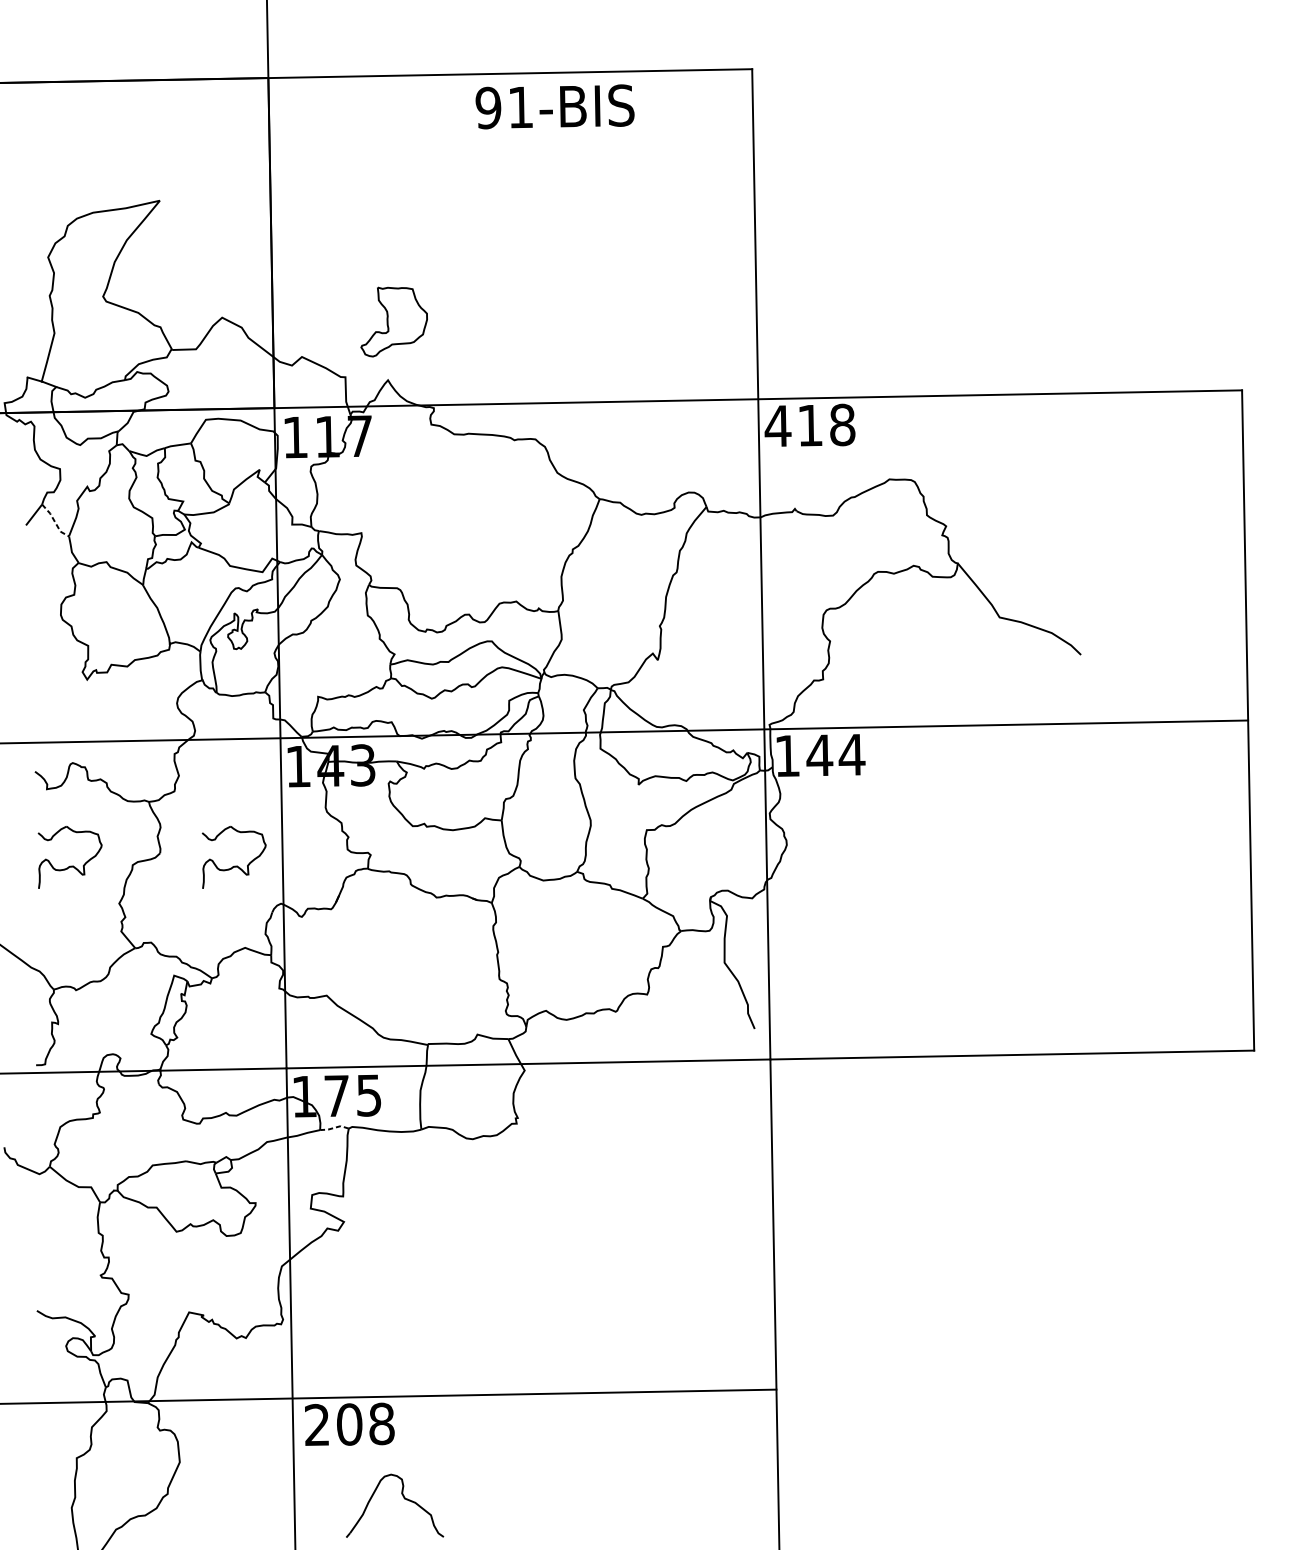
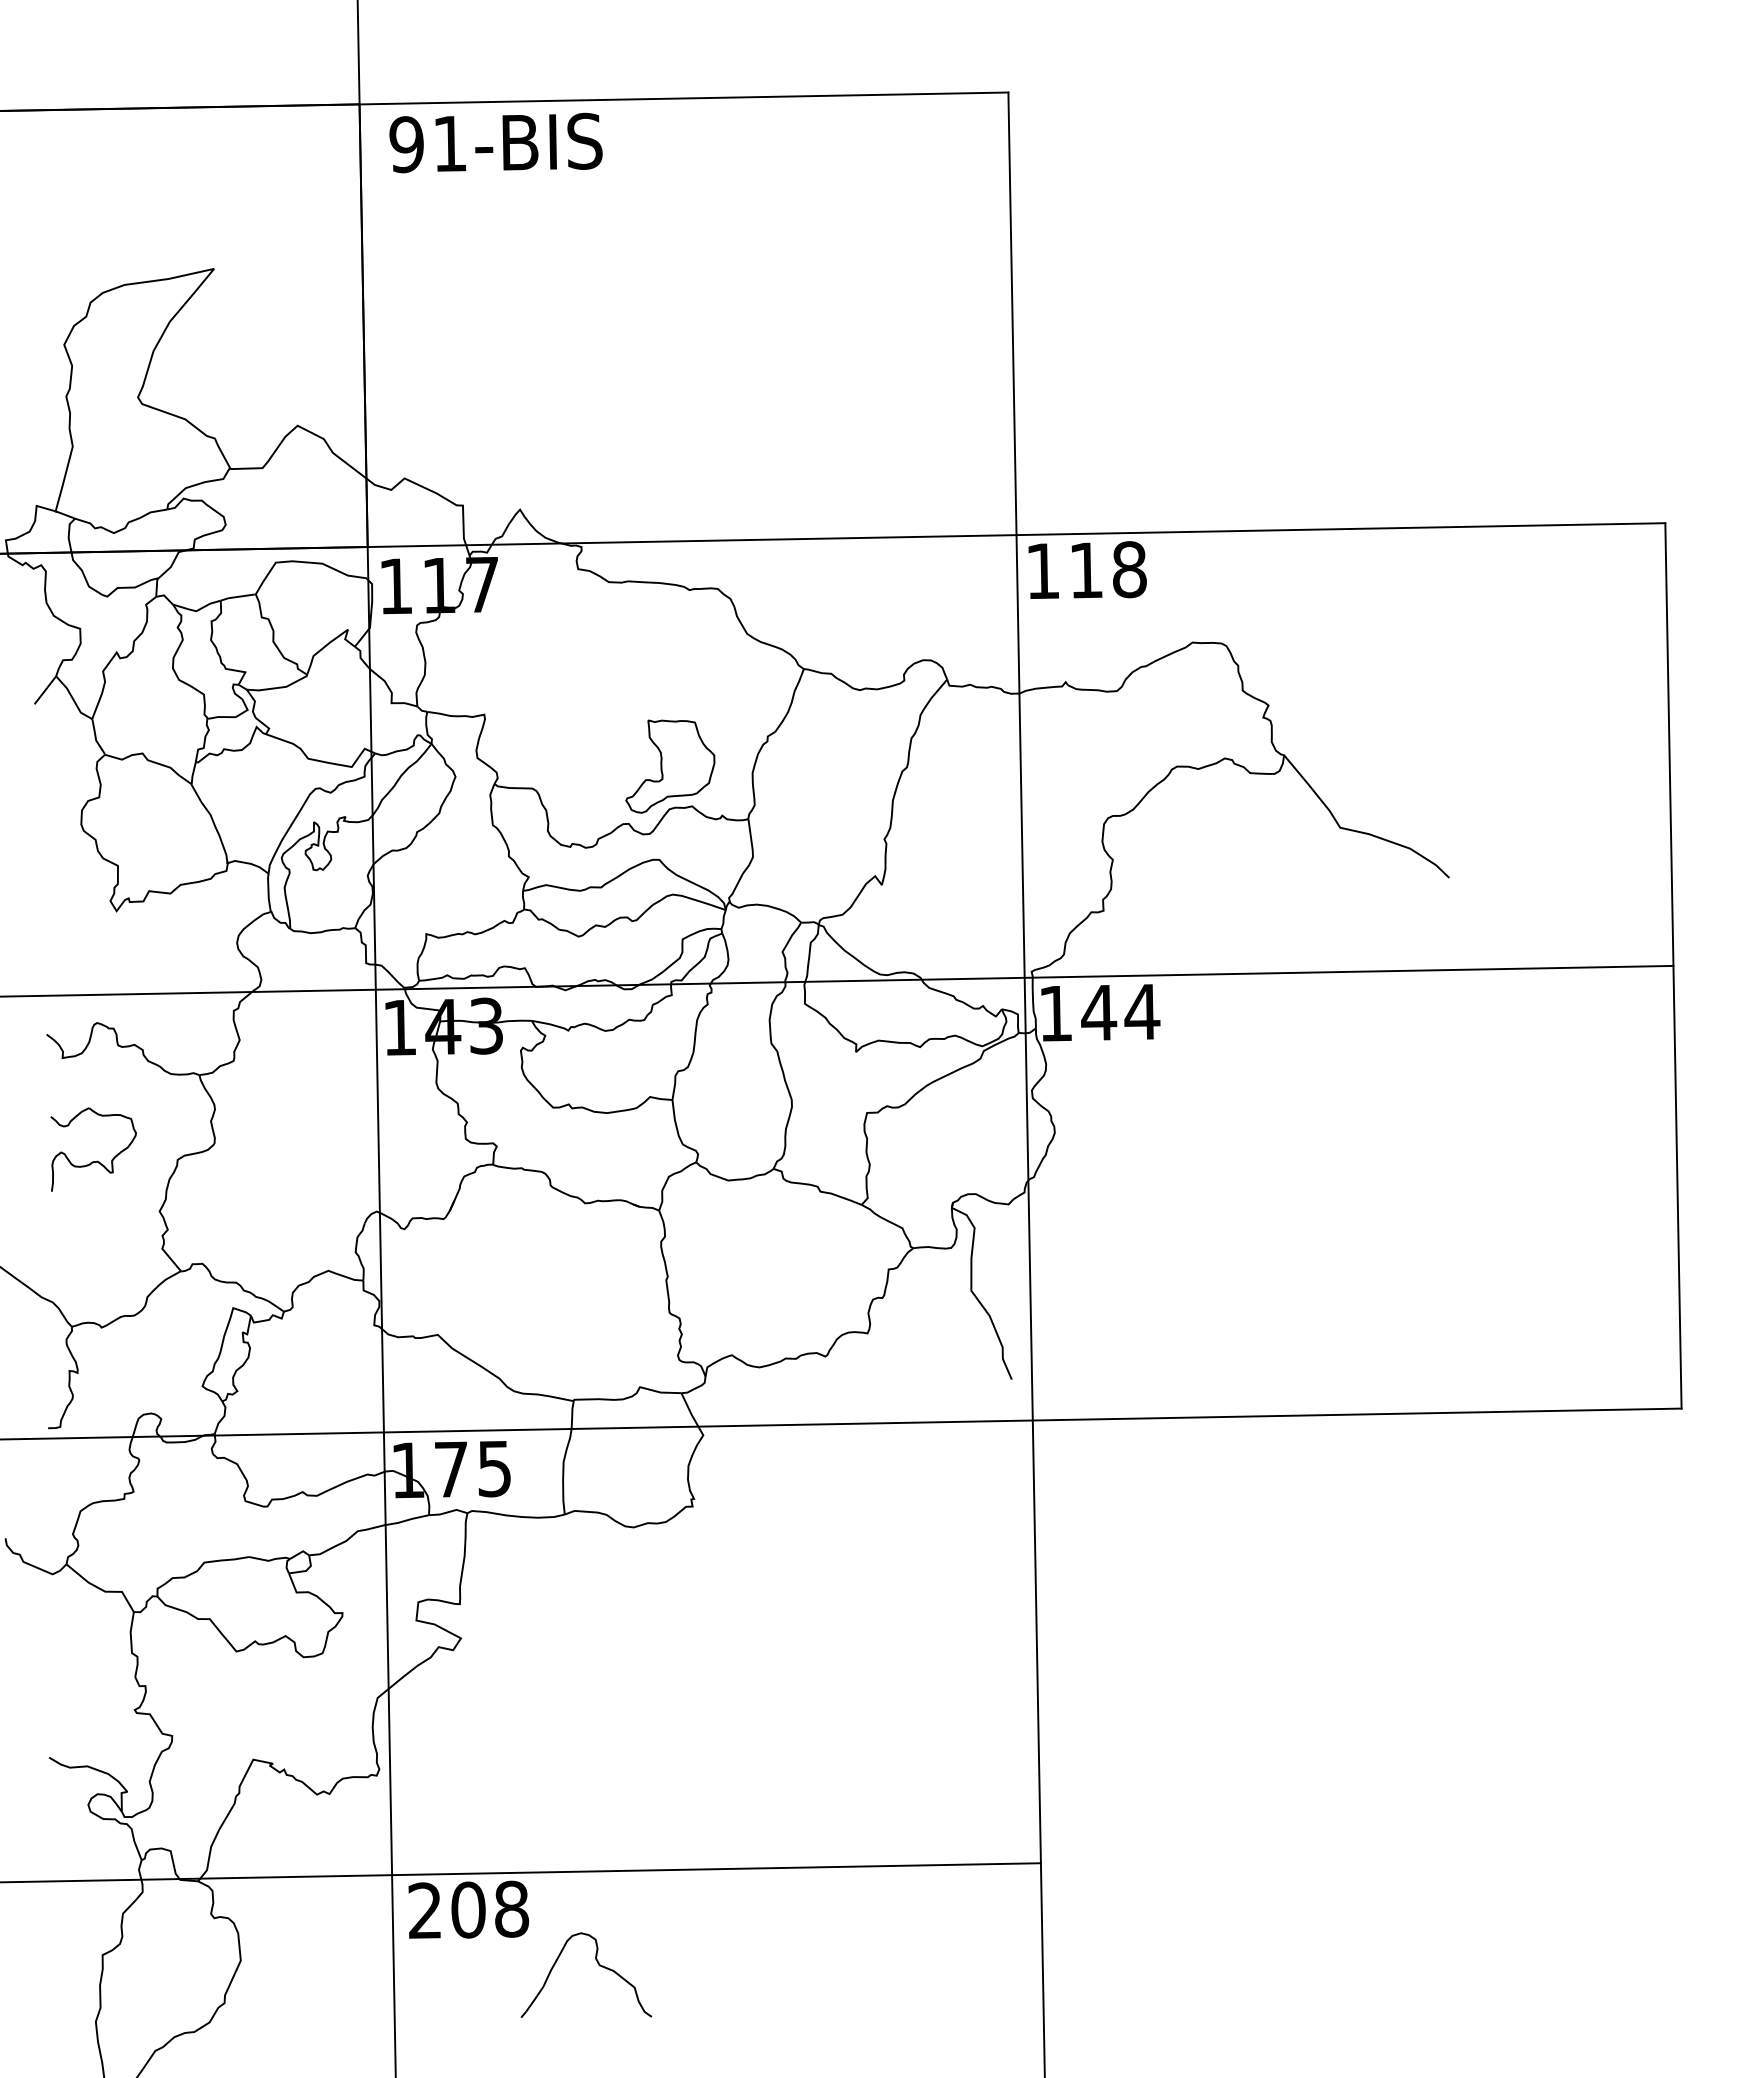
text: (554, 106) -> (495, 142), moved
part: (394, 321) -> (670, 766), moved
text: (778, 425) -> (1043, 570), 418 -> 118
line: (55, 521) -> (73, 699), dashed -> solid
part: (237, 865) -> (317, 1160), removed
line: (334, 1128) -> (448, 1512), dashed -> solid
part: (404, 1498) -> (598, 1965), moved

